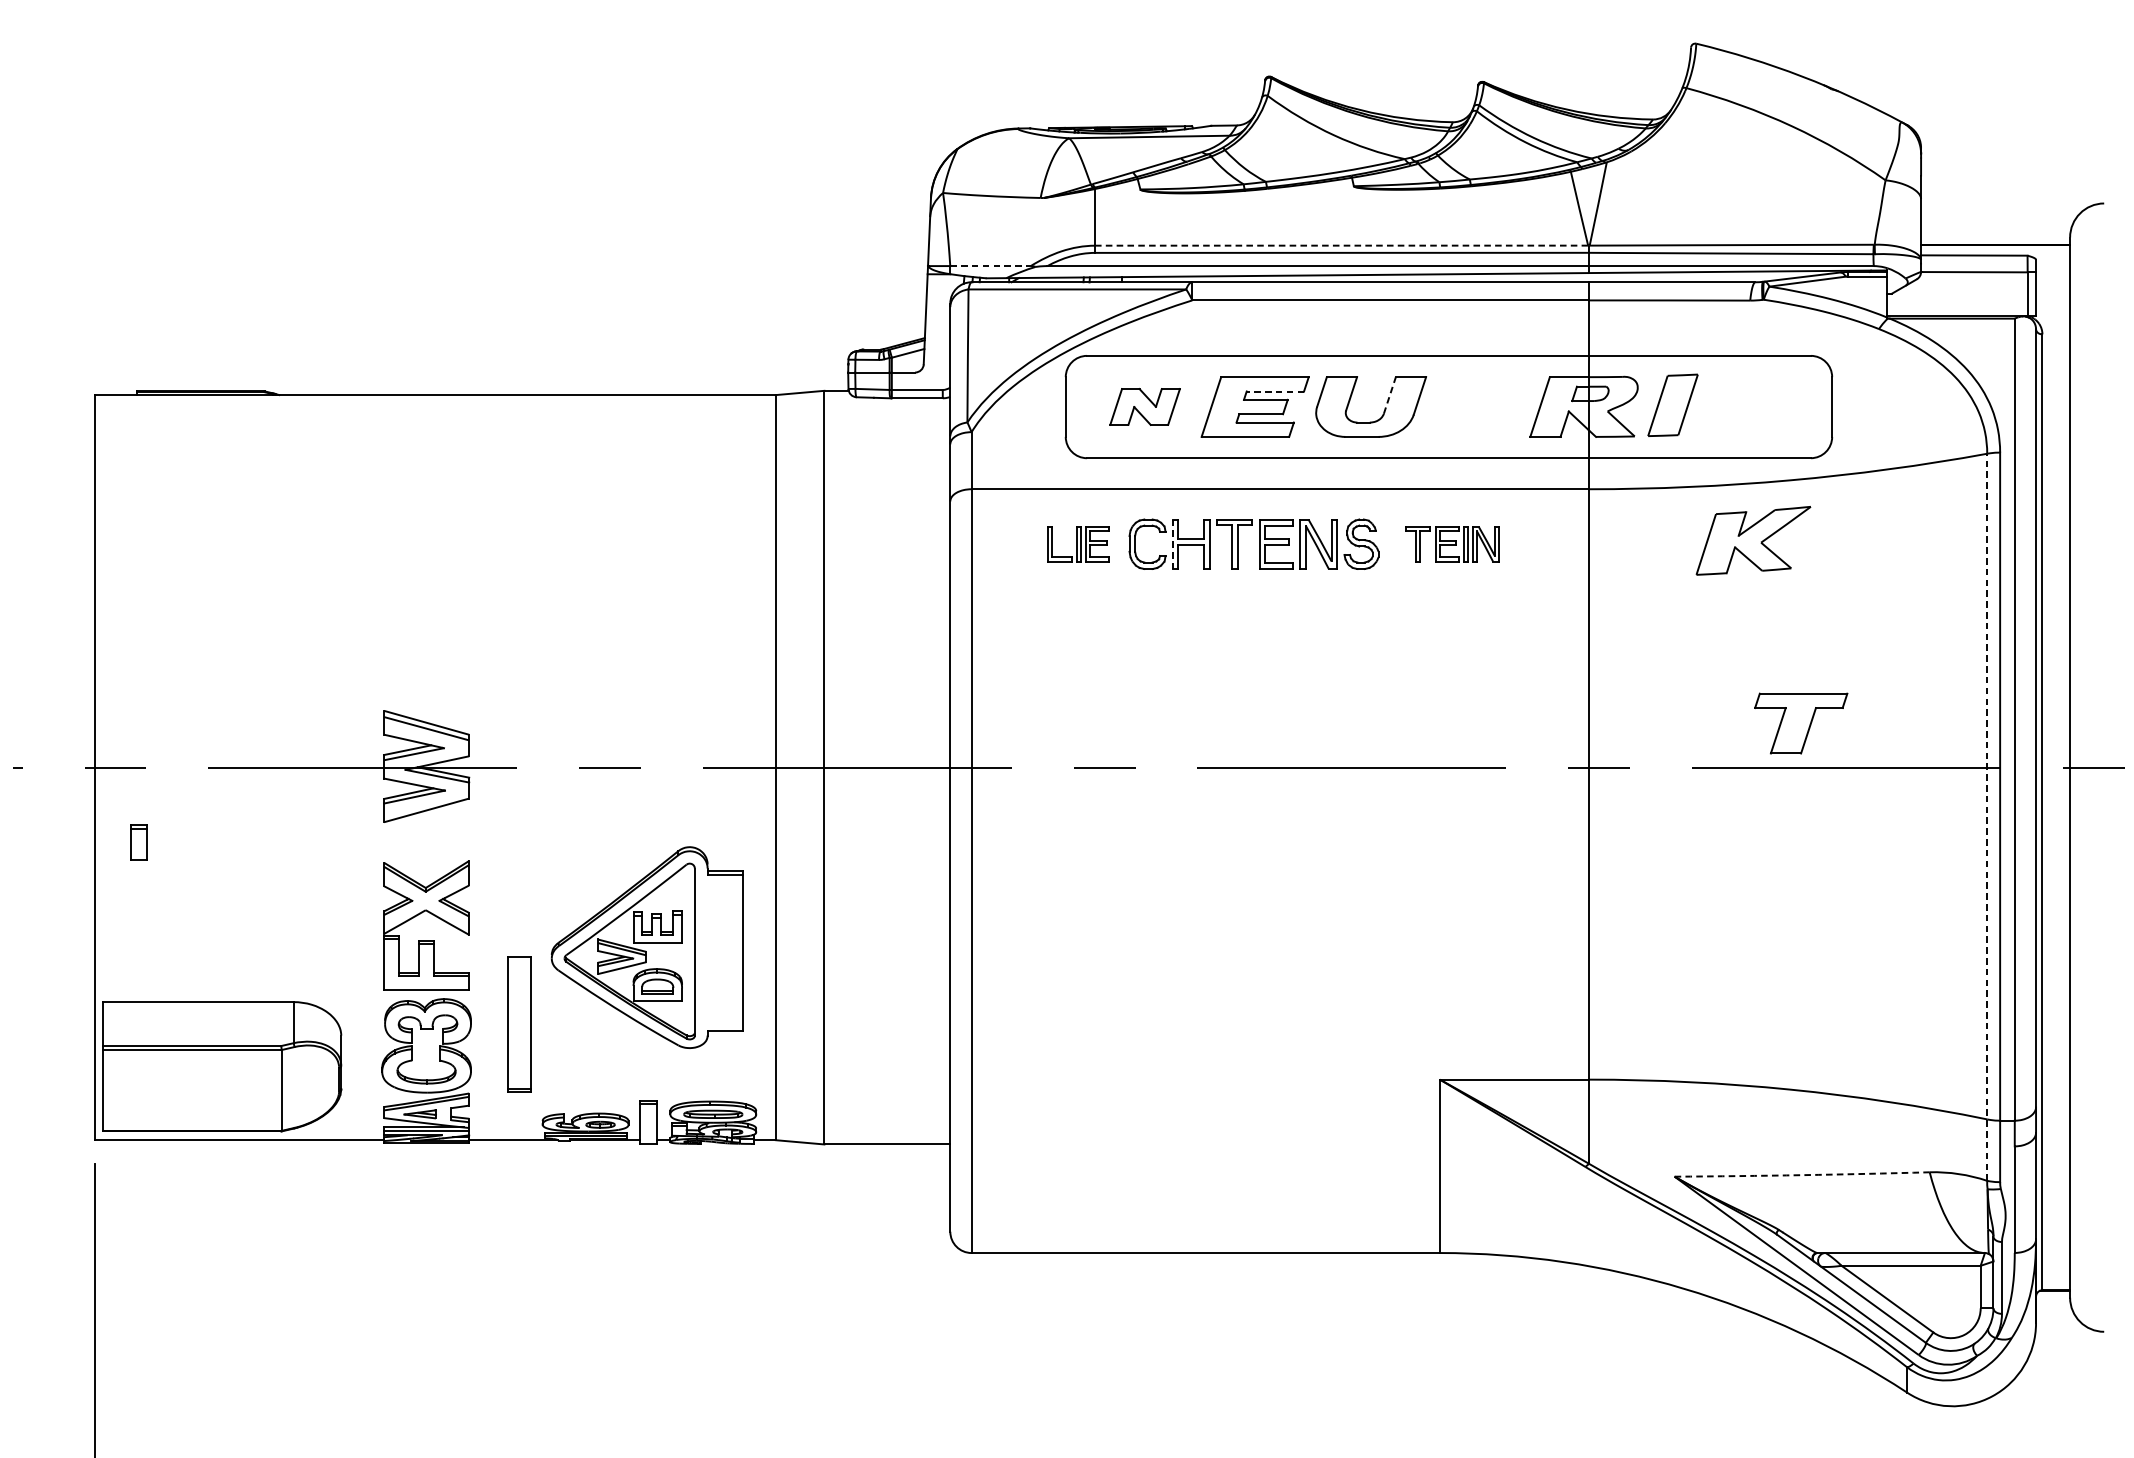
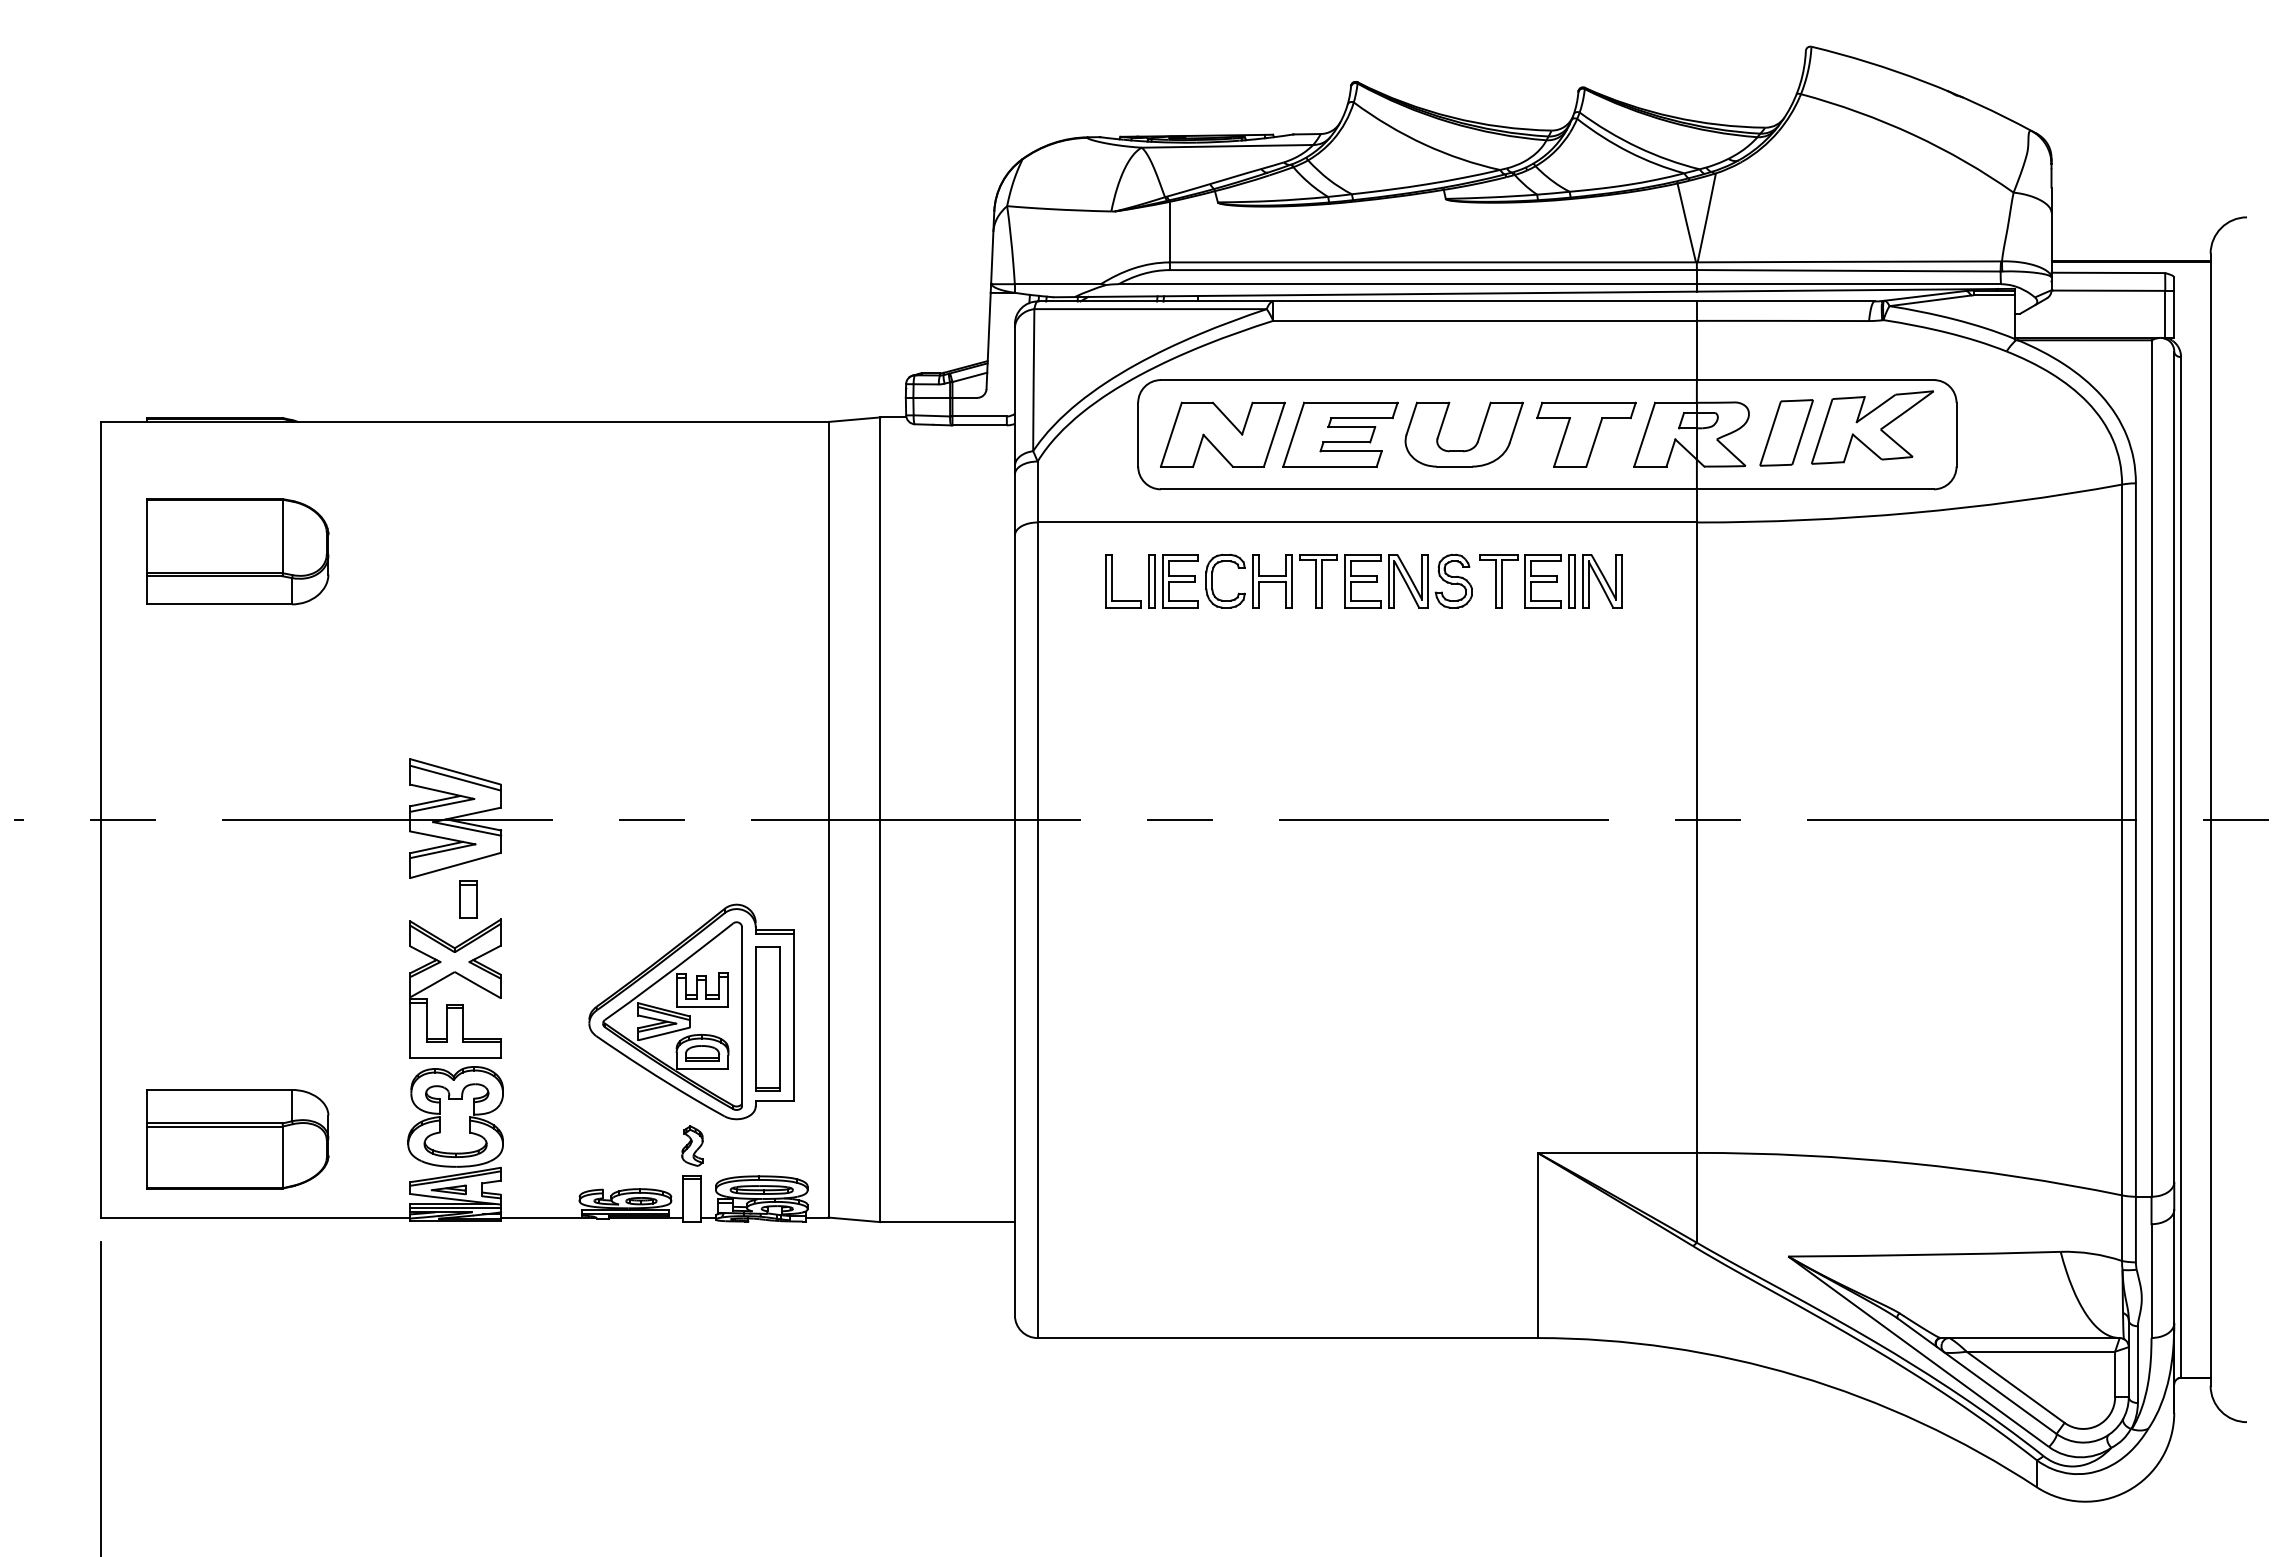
line: (1341, 245) -> (1432, 262), dashed -> solid
line: (990, 266) -> (1057, 284), dashed -> solid
line: (1275, 391) -> (1362, 418), dashed -> solid
line: (1390, 395) -> (1484, 422), dashed -> solid
part: (1144, 406) -> (1222, 434), size x1.67
part: (222, 516) -> (237, 551), added
part: (1753, 540) -> (1872, 427), moved
part: (1078, 544) -> (1151, 581), size x1.43
line: (1172, 544) -> (1252, 581), dashed -> solid
part: (1451, 544) -> (1550, 581), size x1.43
part: (1801, 723) -> (1586, 434), moved
line: (1987, 817) -> (2122, 872), dashed -> solid
part: (138, 842) -> (468, 899), moved
part: (519, 1023) -> (767, 1018), moved
part: (222, 1067) -> (237, 1139), size x0.71
part: (648, 1072) -> (692, 1145), added
arc: (1802, 1174) -> (1924, 1254), dashed -> solid

